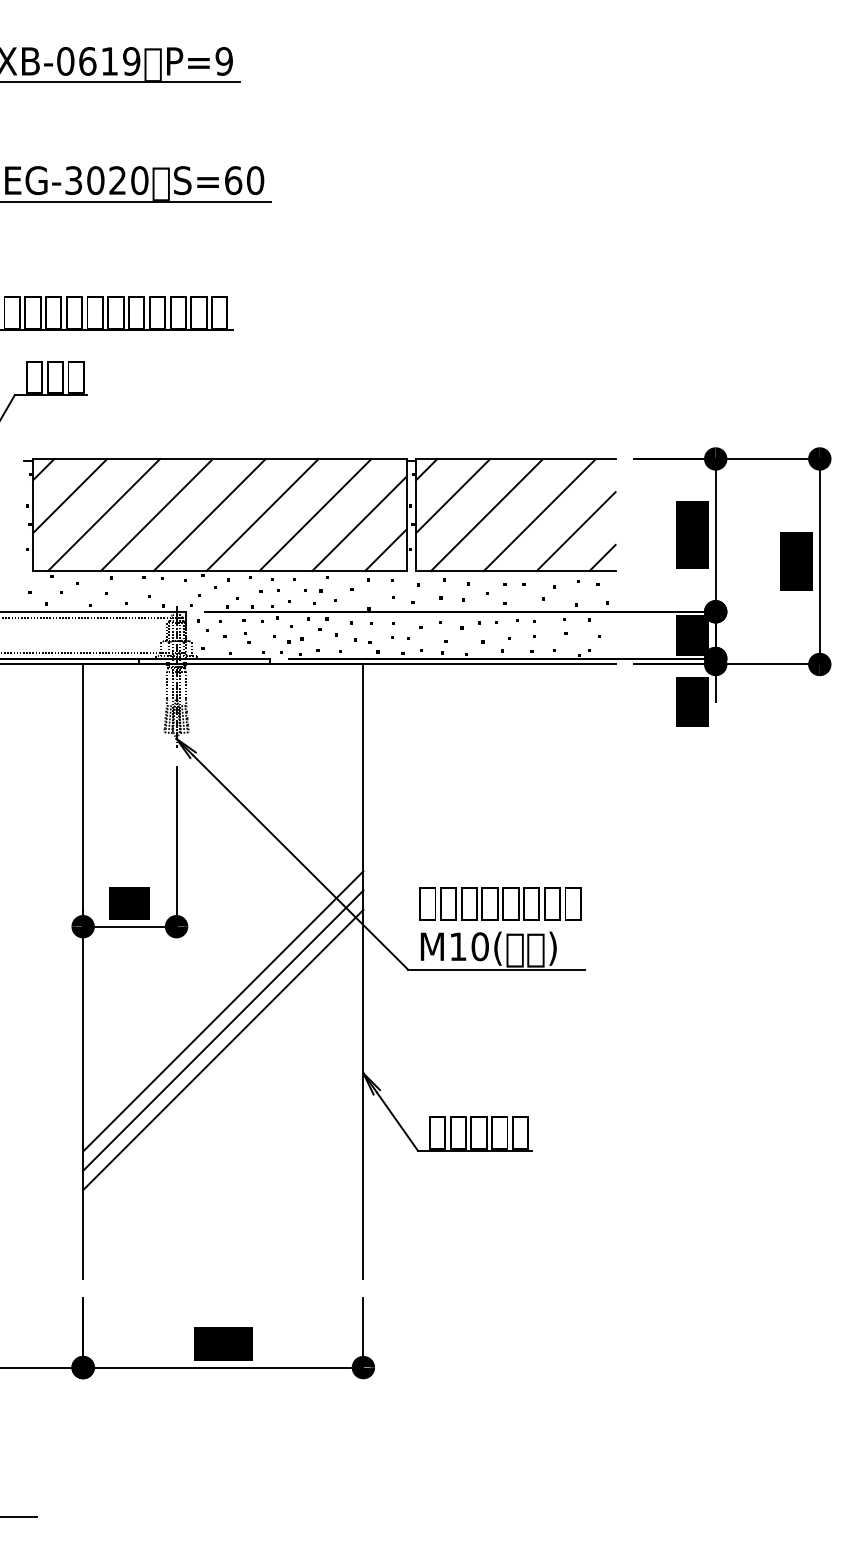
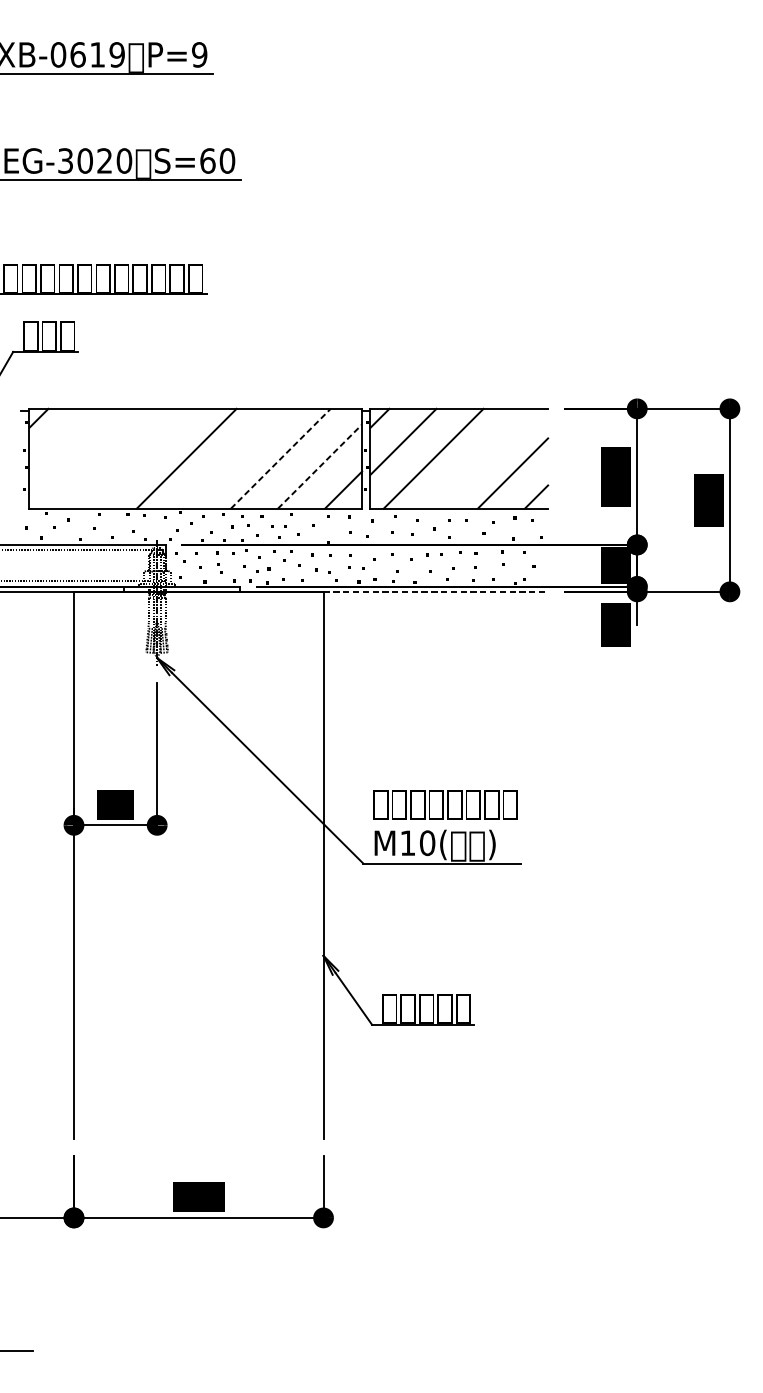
line: (70, 495) -> (62, 441), removed
line: (104, 514) -> (93, 458), removed
line: (156, 514) -> (139, 458), removed
line: (262, 514) -> (233, 458), removed
line: (315, 514) -> (280, 458), solid -> dashed
line: (539, 514) -> (480, 458), removed
line: (359, 523) -> (320, 466), solid -> dashed
line: (490, 664) -> (436, 591), solid -> dashed
line: (223, 1011) -> (198, 900), removed
line: (223, 1030) -> (198, 917), removed
line: (223, 1049) -> (198, 934), removed

